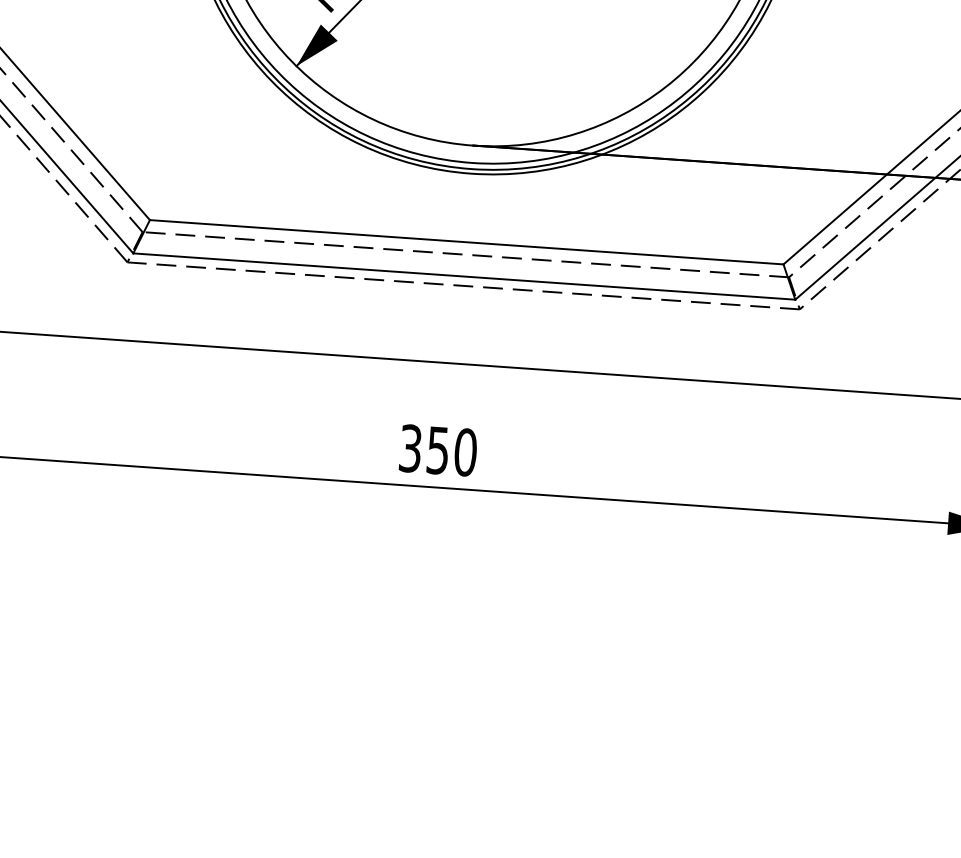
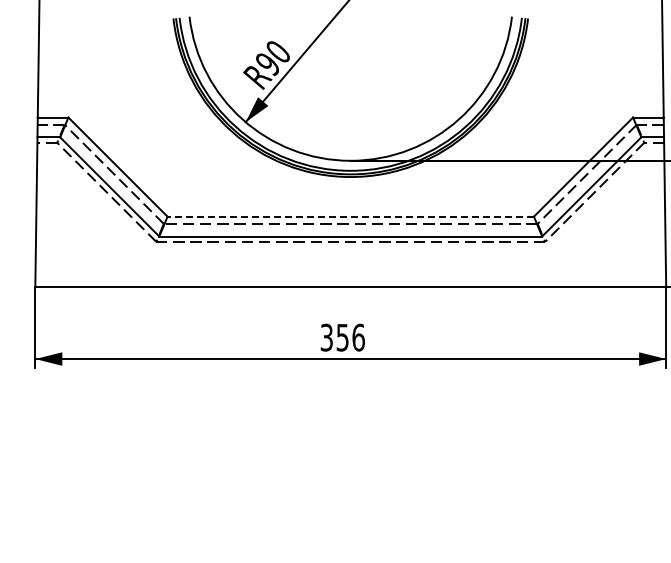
line: (466, 241) -> (350, 216), solid -> dashed
text: (465, 452) -> (358, 337), 350 -> 356

